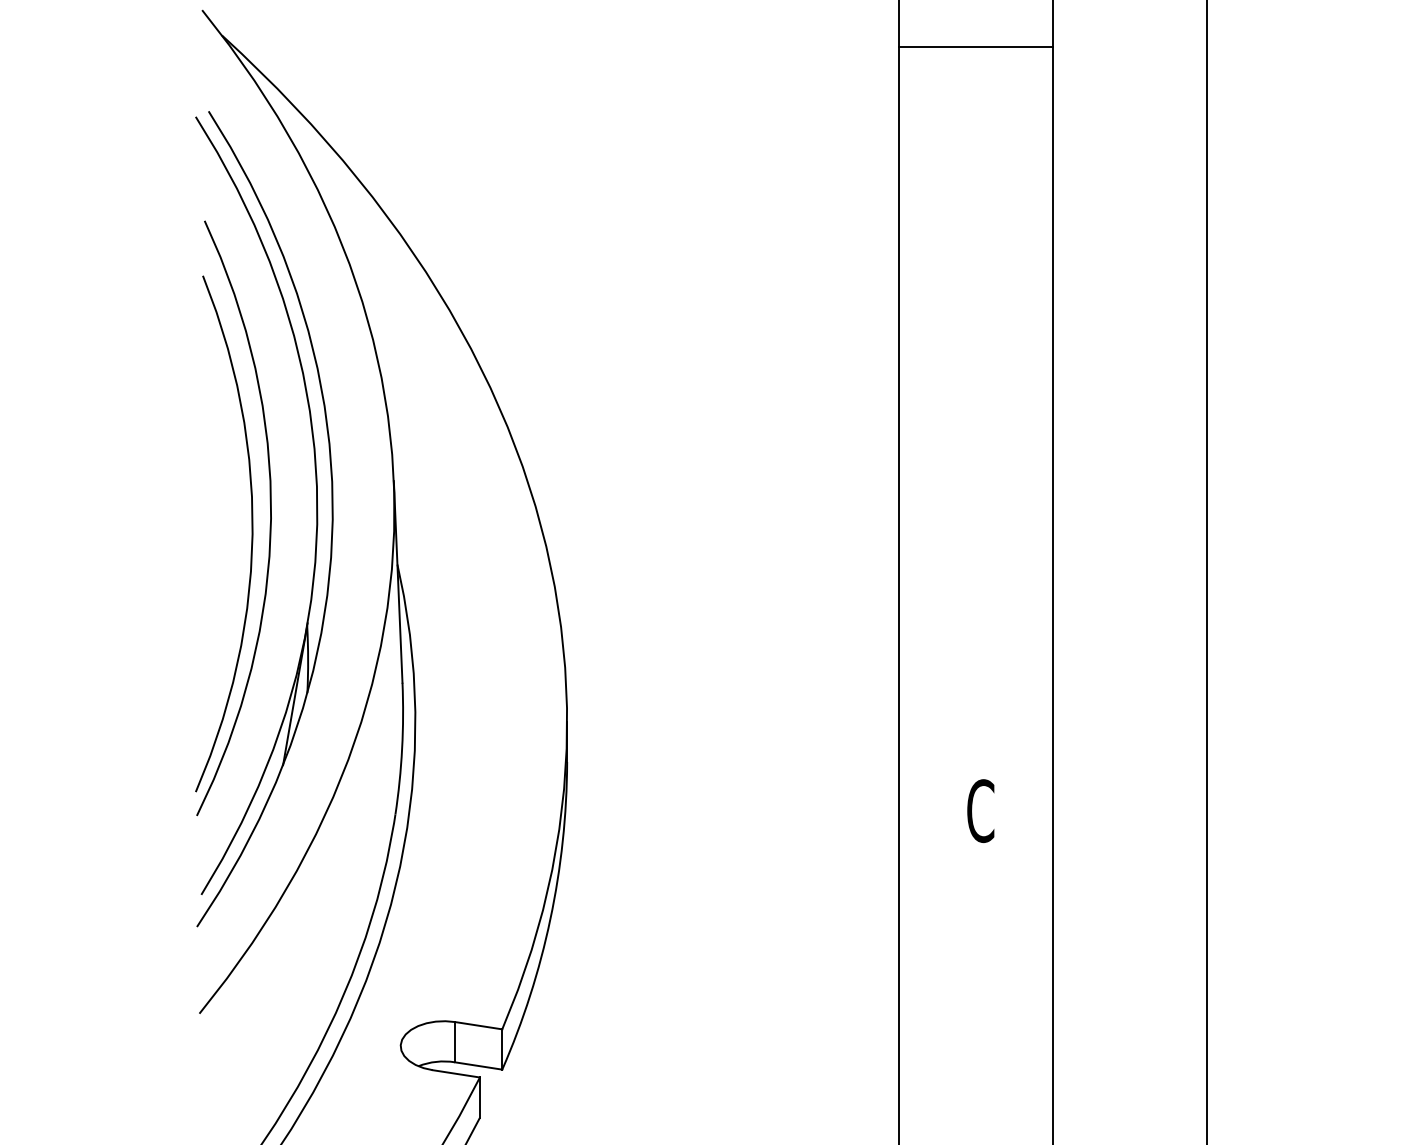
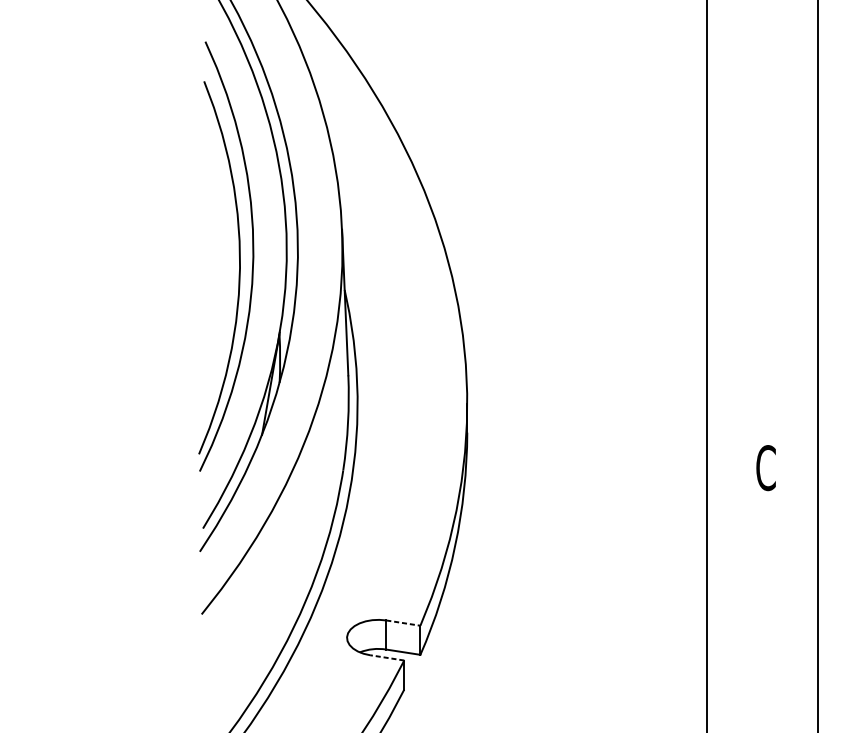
line: (478, 1025) -> (403, 622), solid -> dashed
line: (456, 1073) -> (387, 657), solid -> dashed

